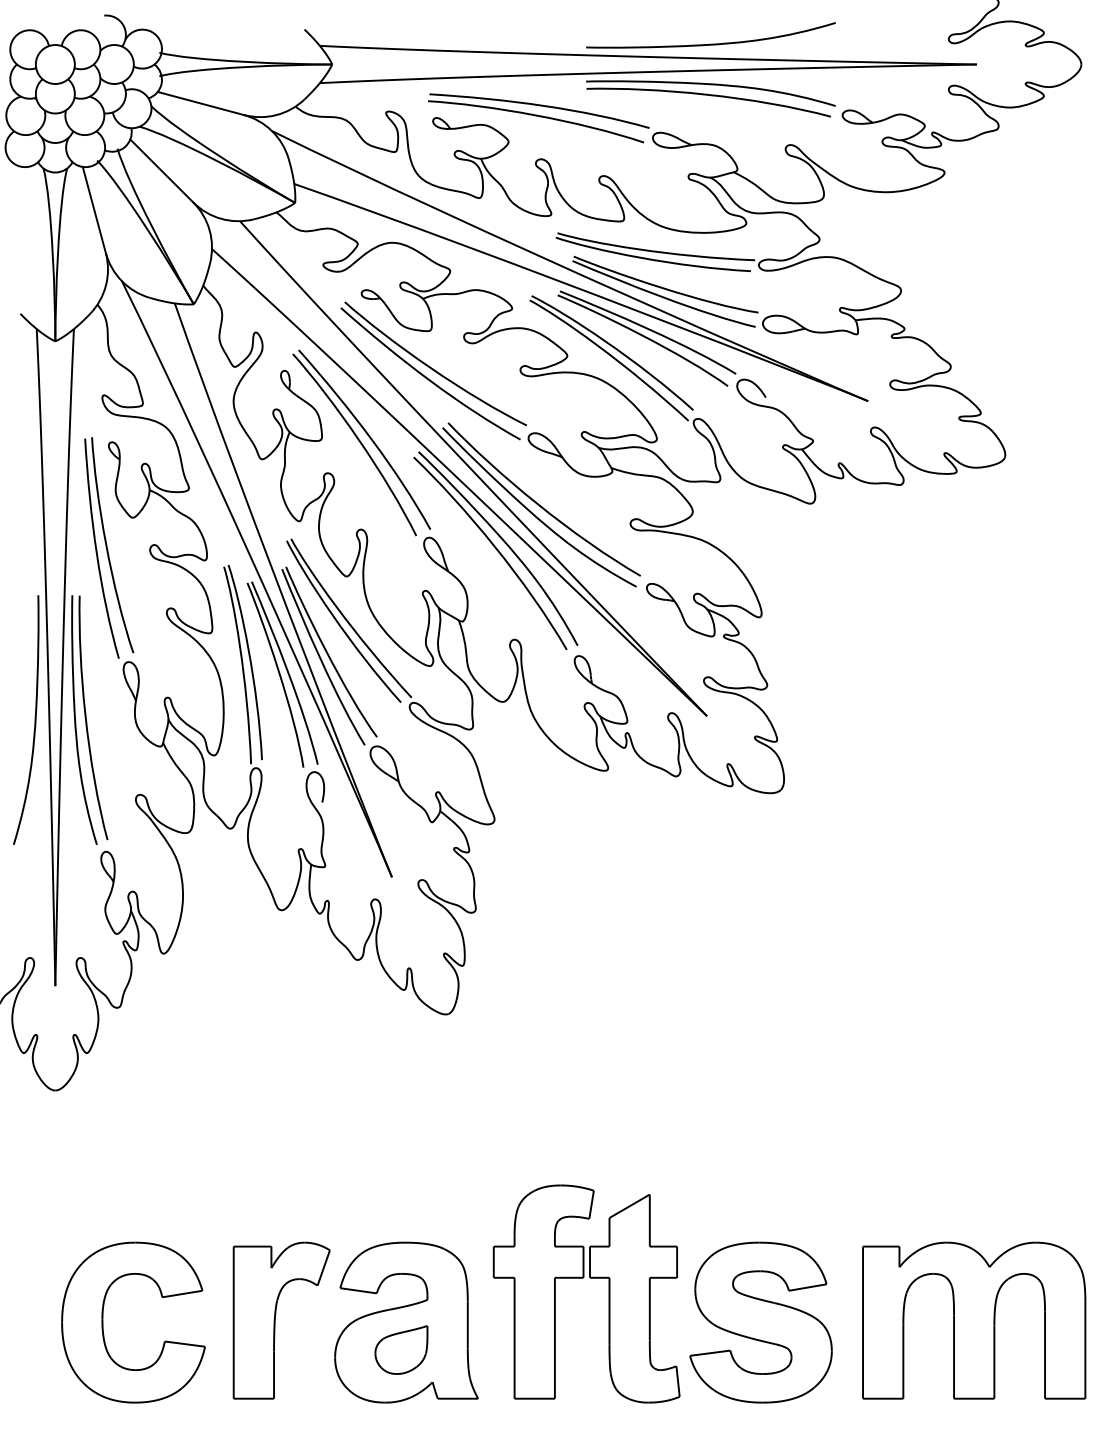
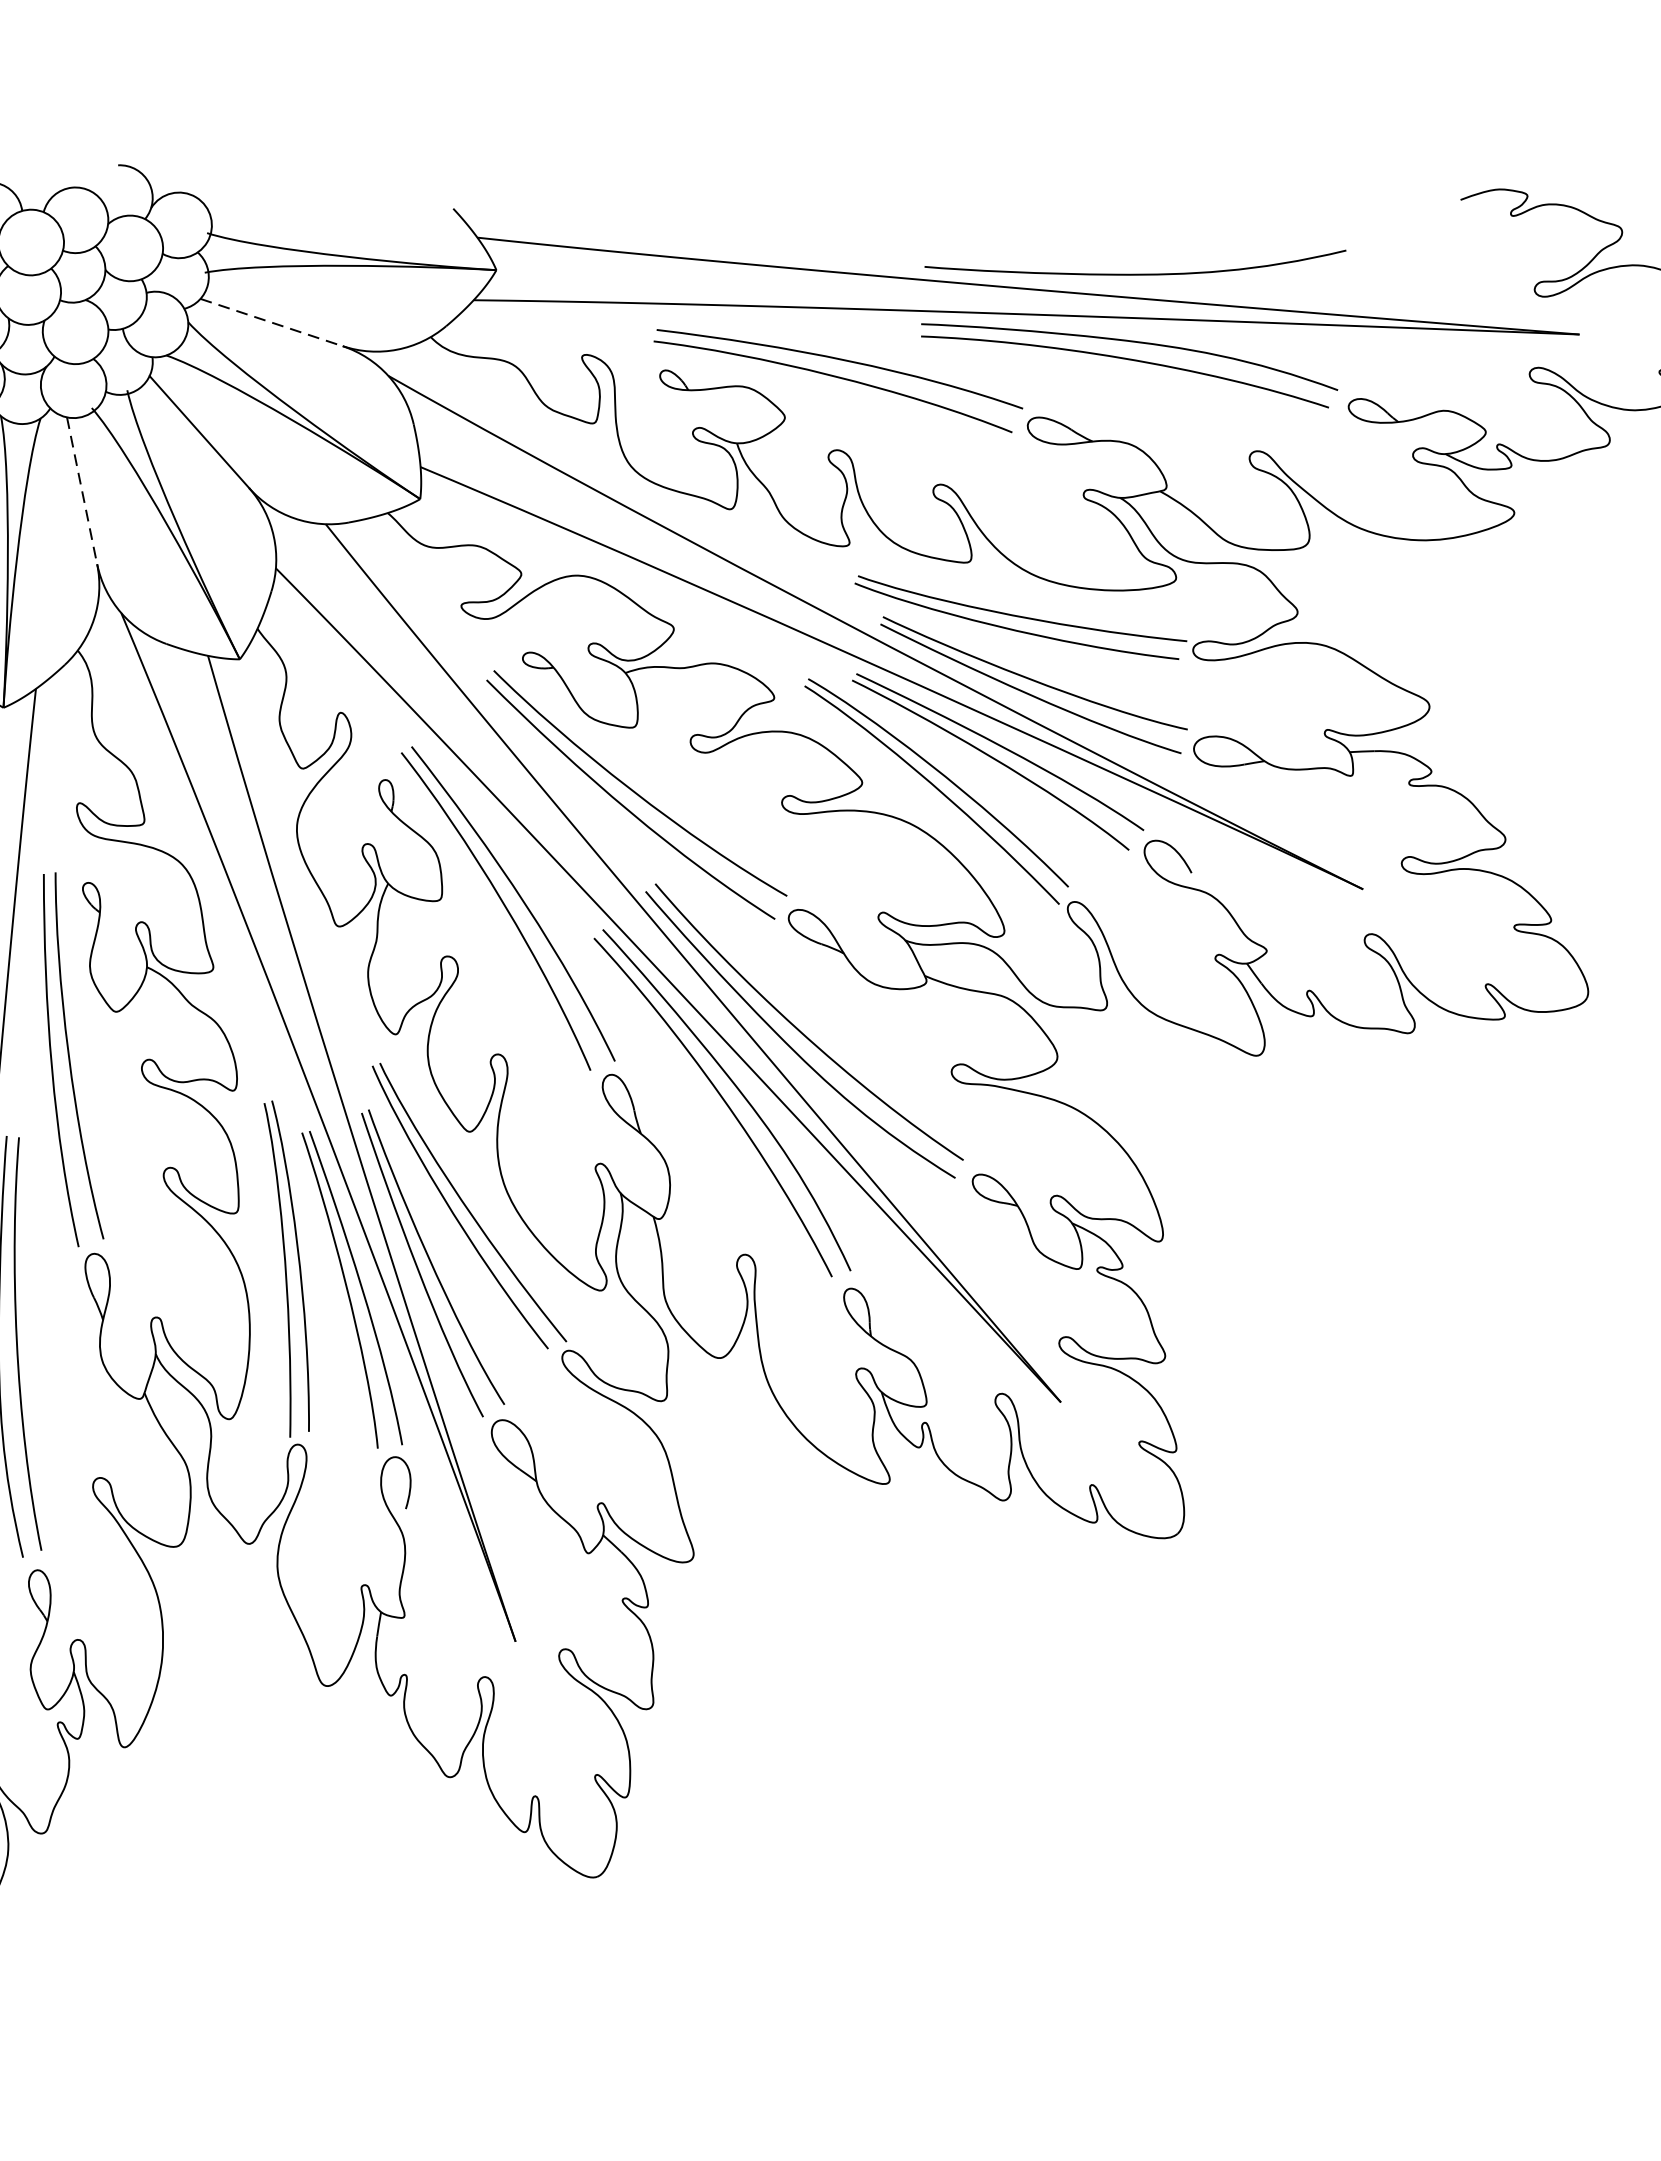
line: (200, 103) -> (271, 322), solid -> dashed
line: (94, 209) -> (82, 490), solid -> dashed

